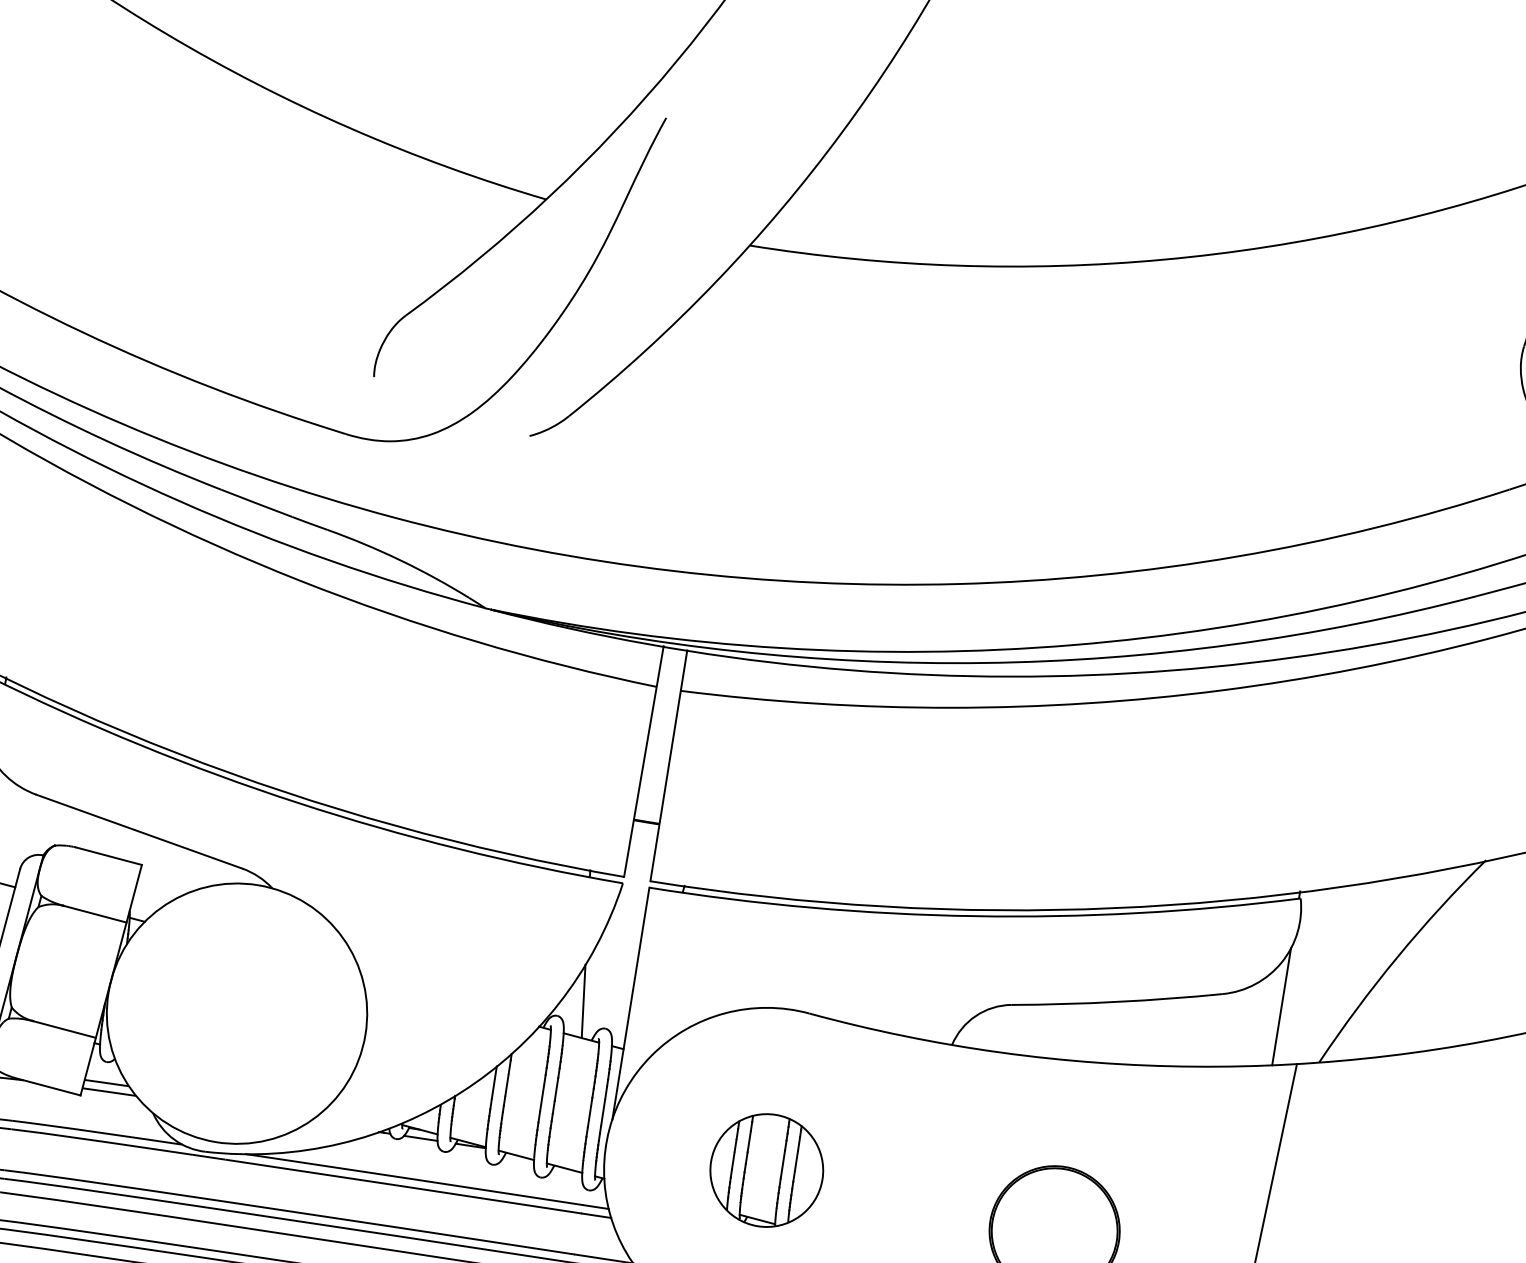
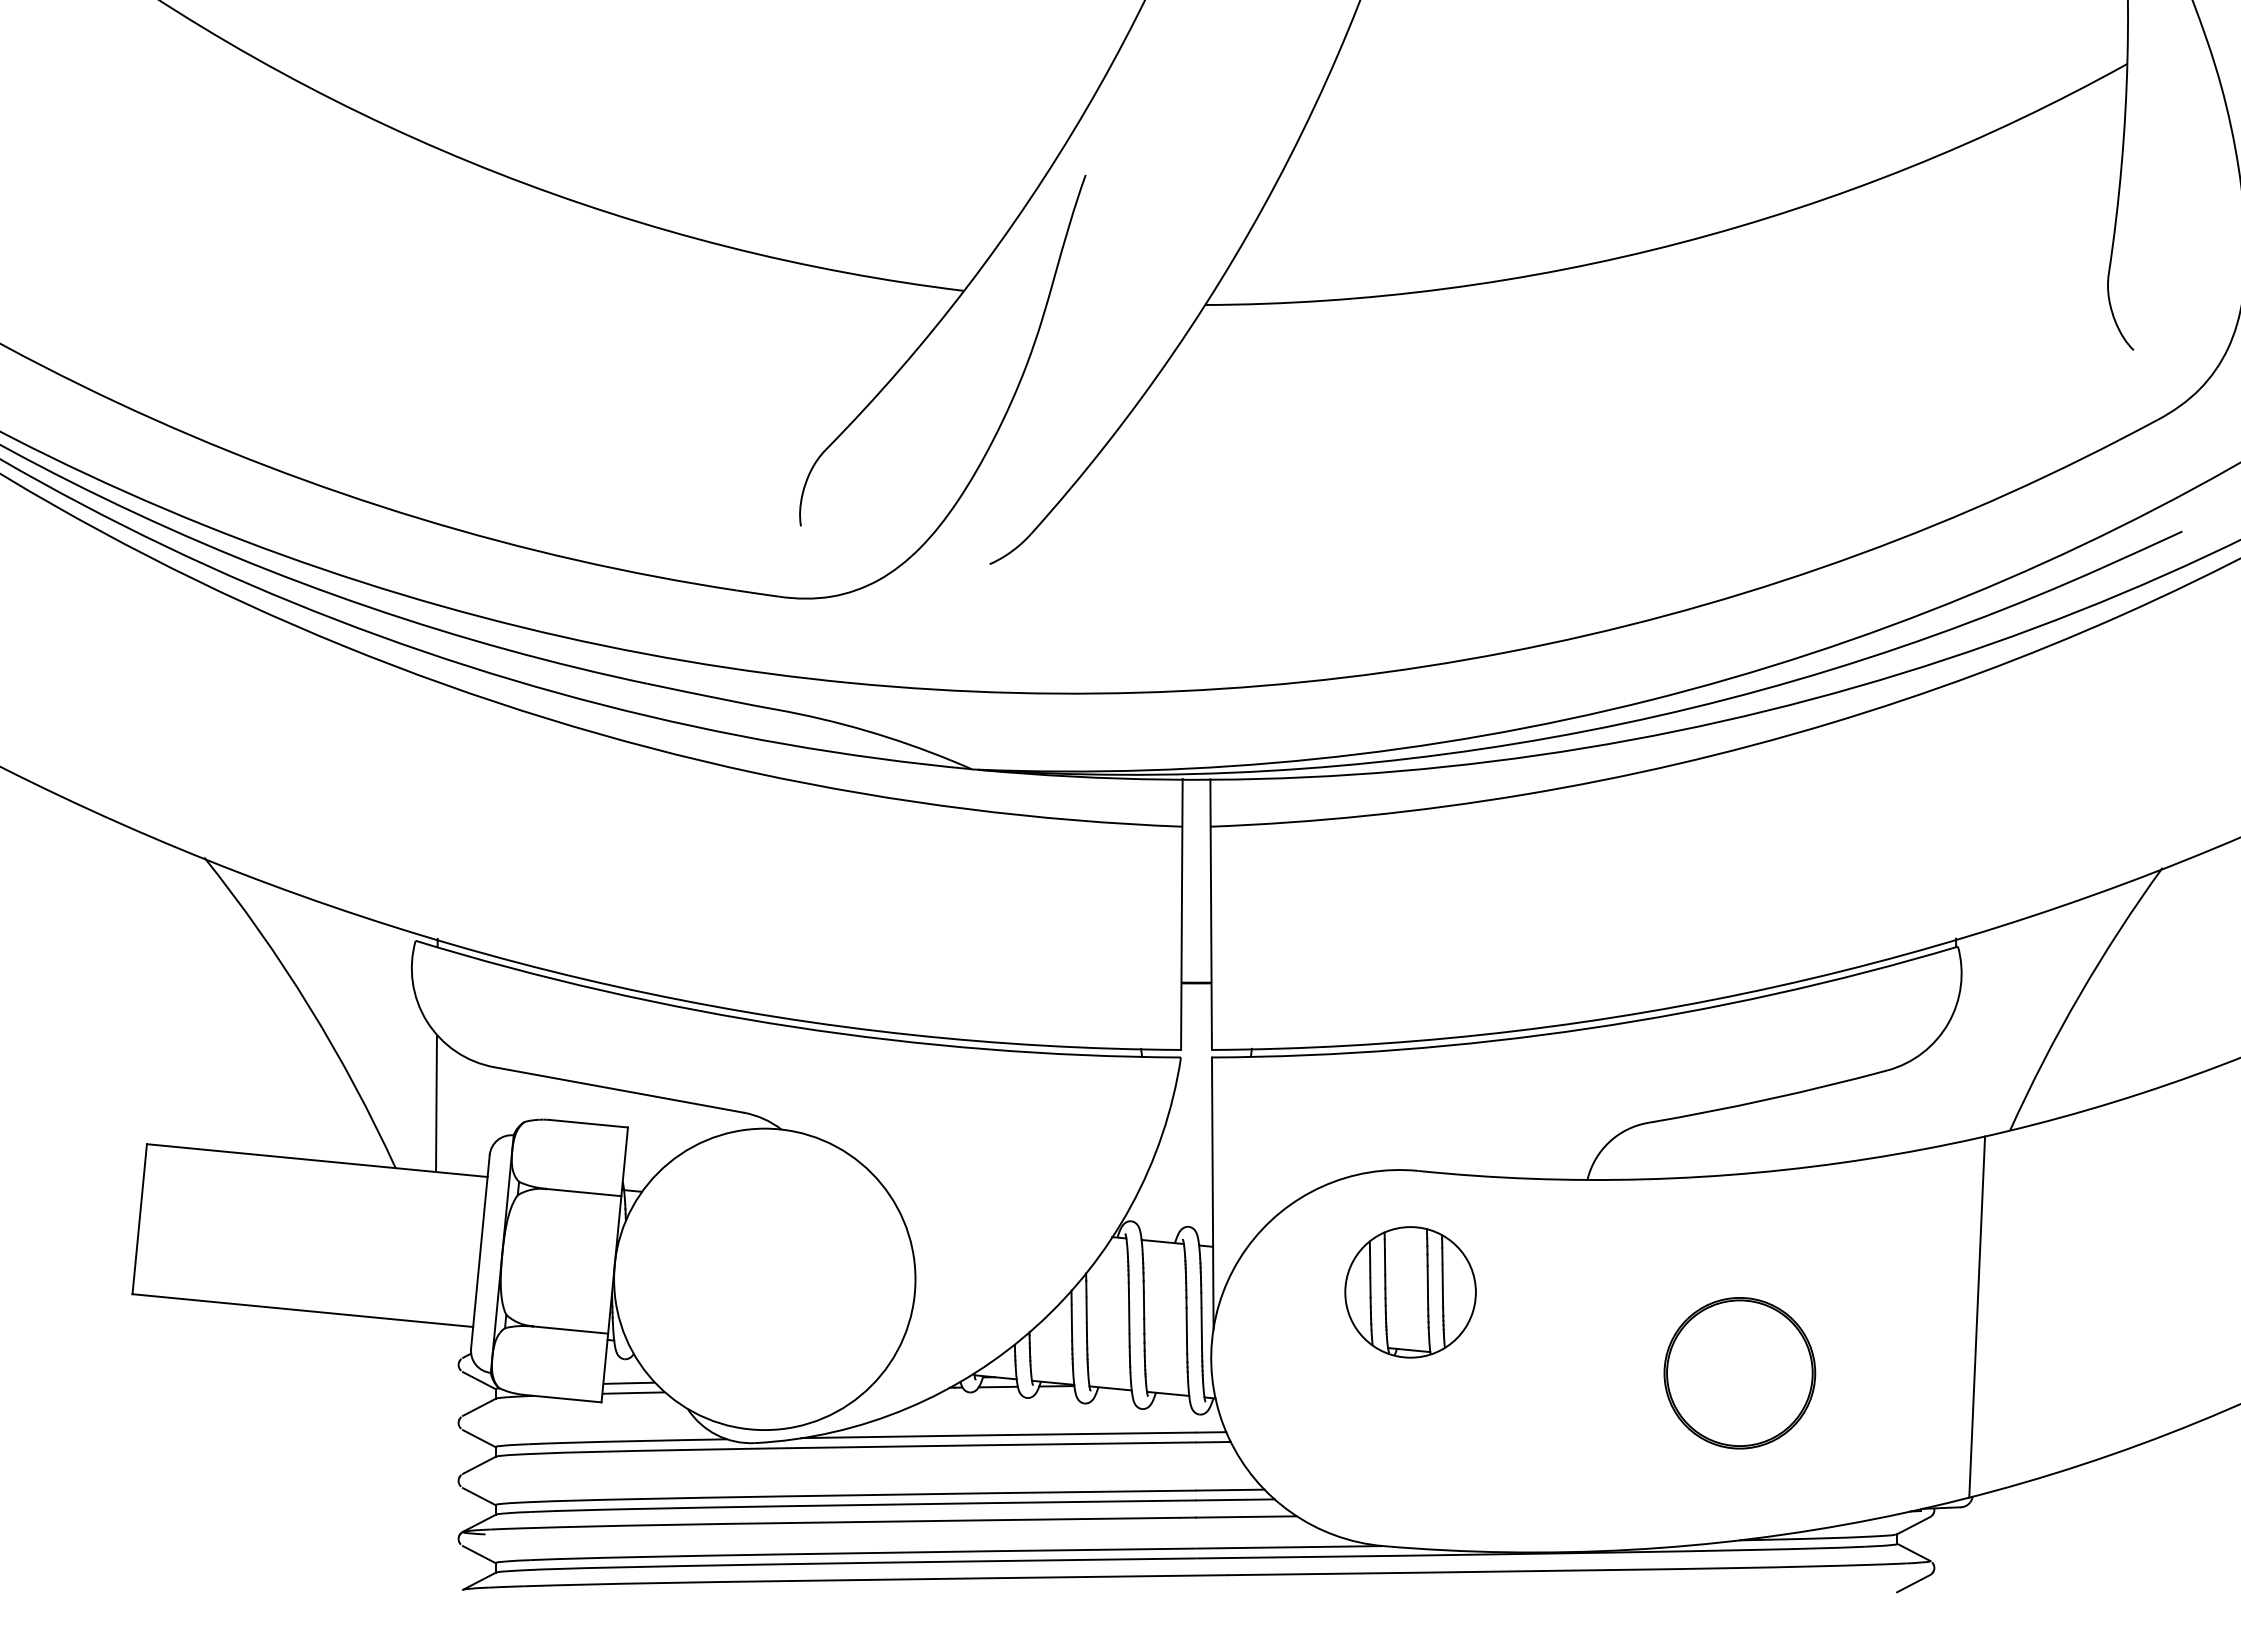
line: (583, 1001) -> (1158, 1199), removed
line: (1281, 1006) -> (1956, 1073), removed
part: (766, 1170) -> (1410, 1292), moved

